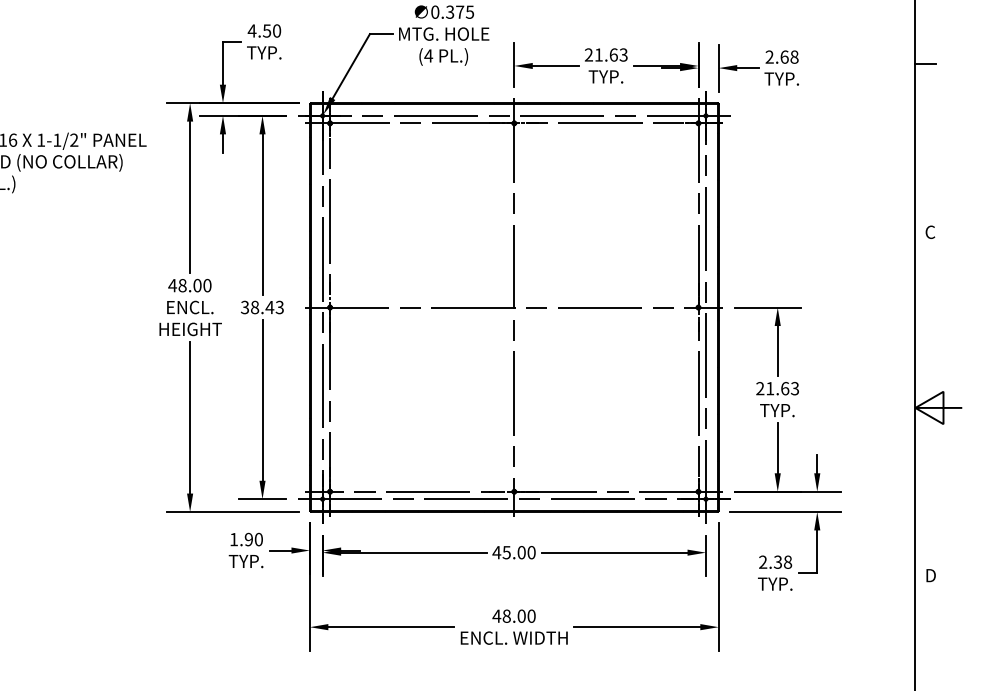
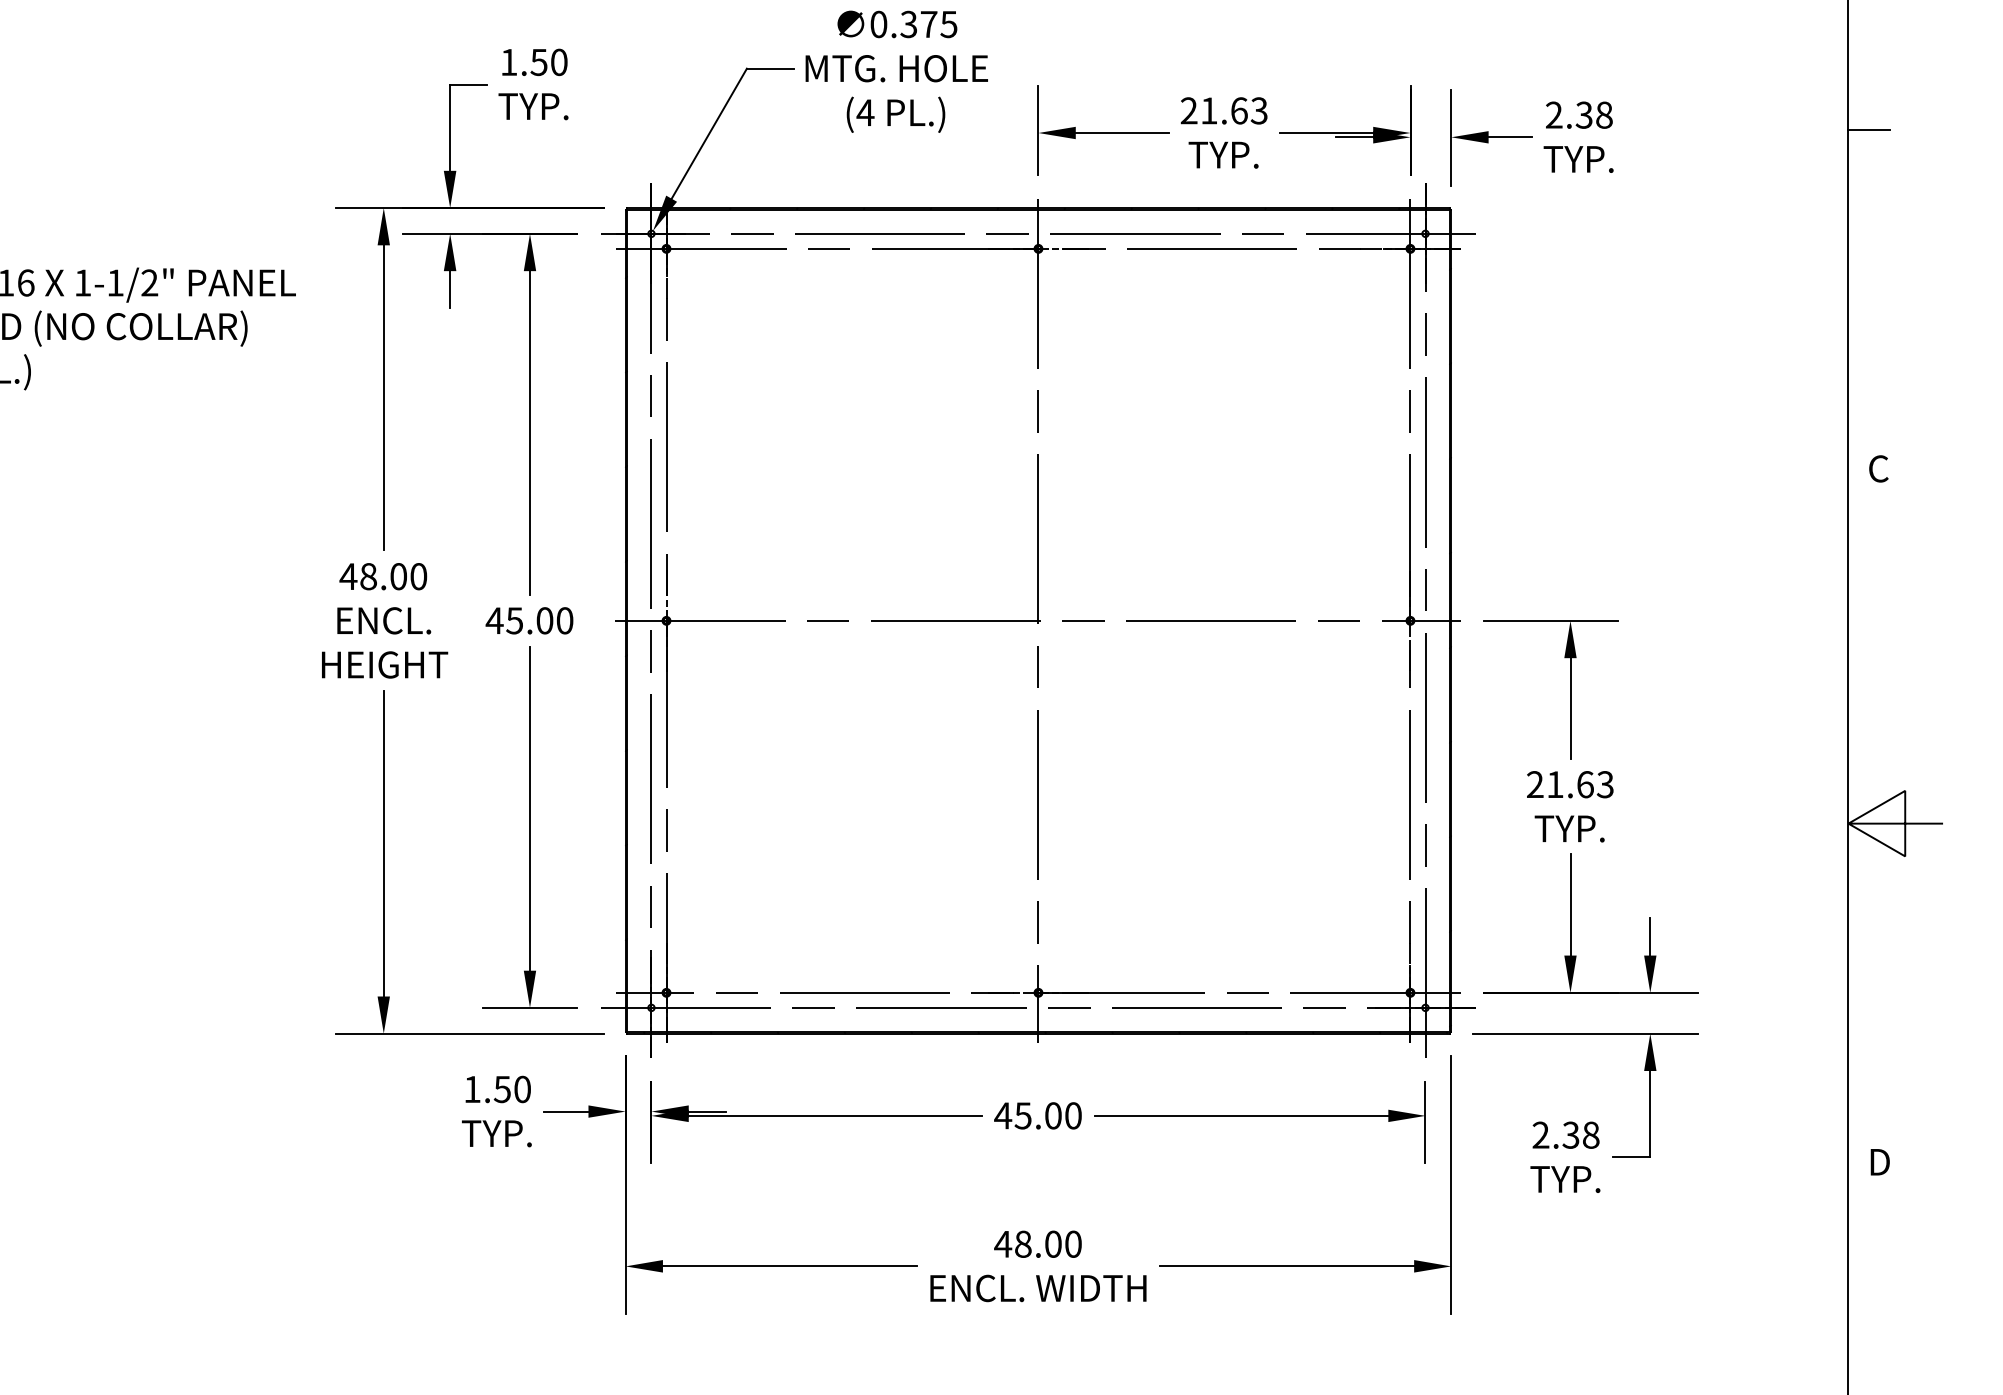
text: (251, 30) -> (507, 61), 4.50 -> 1.50
text: (784, 56) -> (1584, 113), 2.68 -> 2.38
text: (261, 307) -> (527, 620), 38.43 -> 45.00
text: (248, 539) -> (501, 1089), 1.90 -> 1.50

